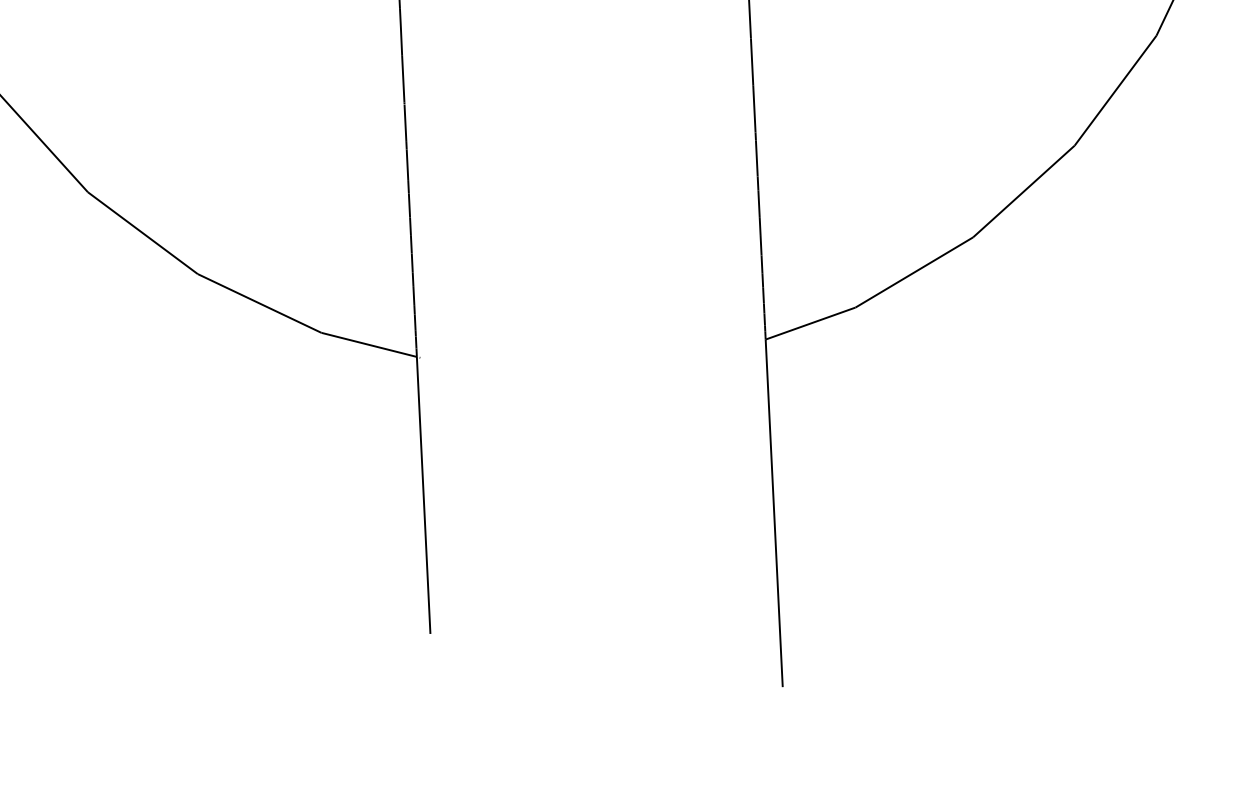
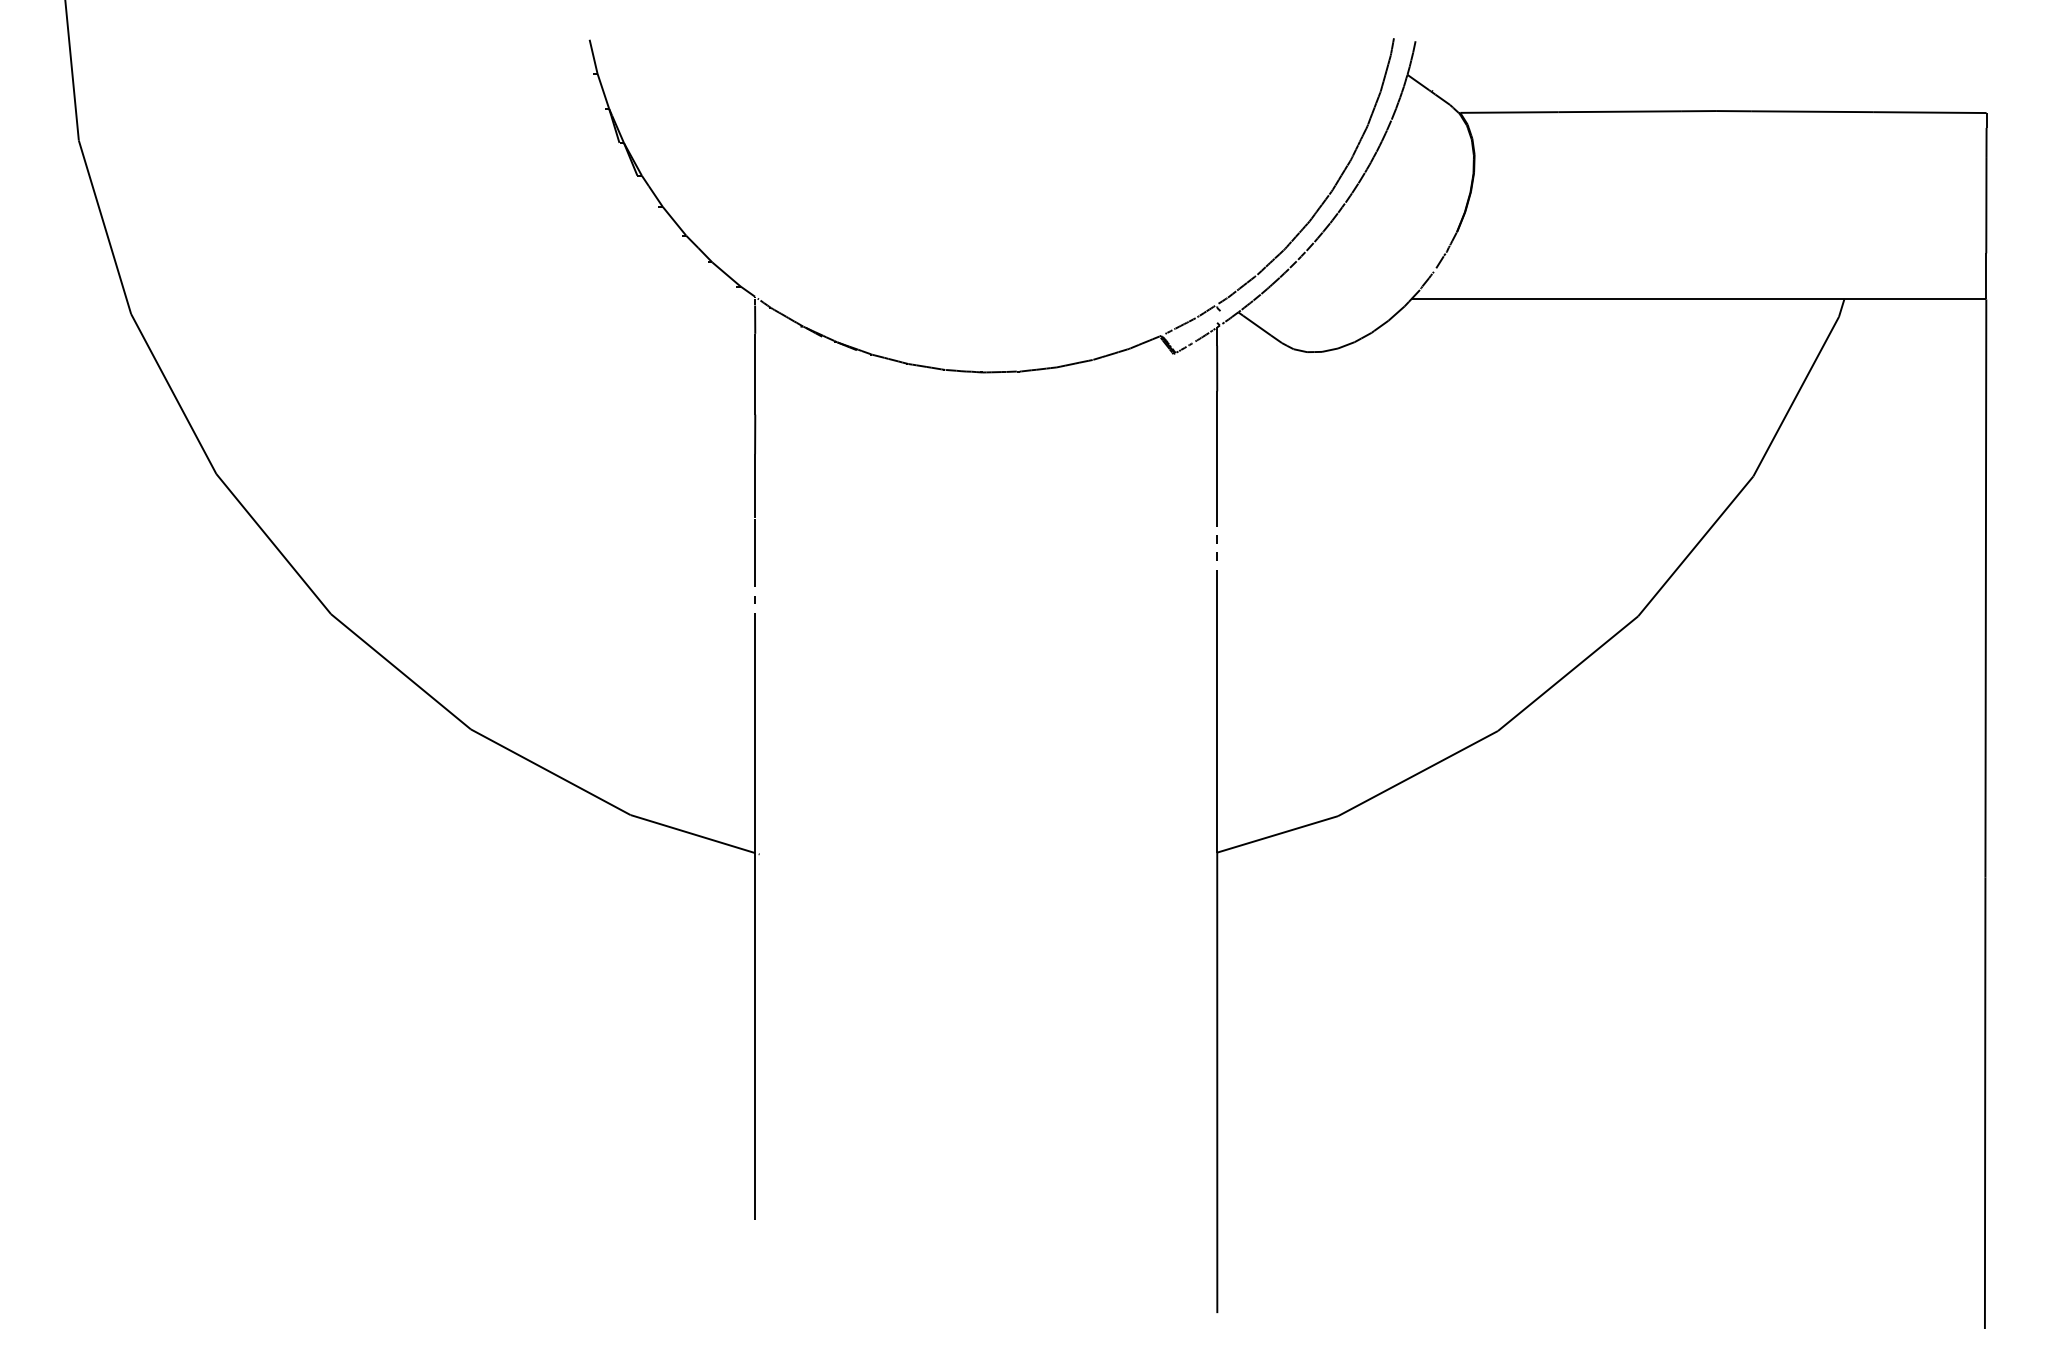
line: (754, 111) -> (1217, 550), solid -> dashed
line: (407, 165) -> (755, 599), solid -> dashed

